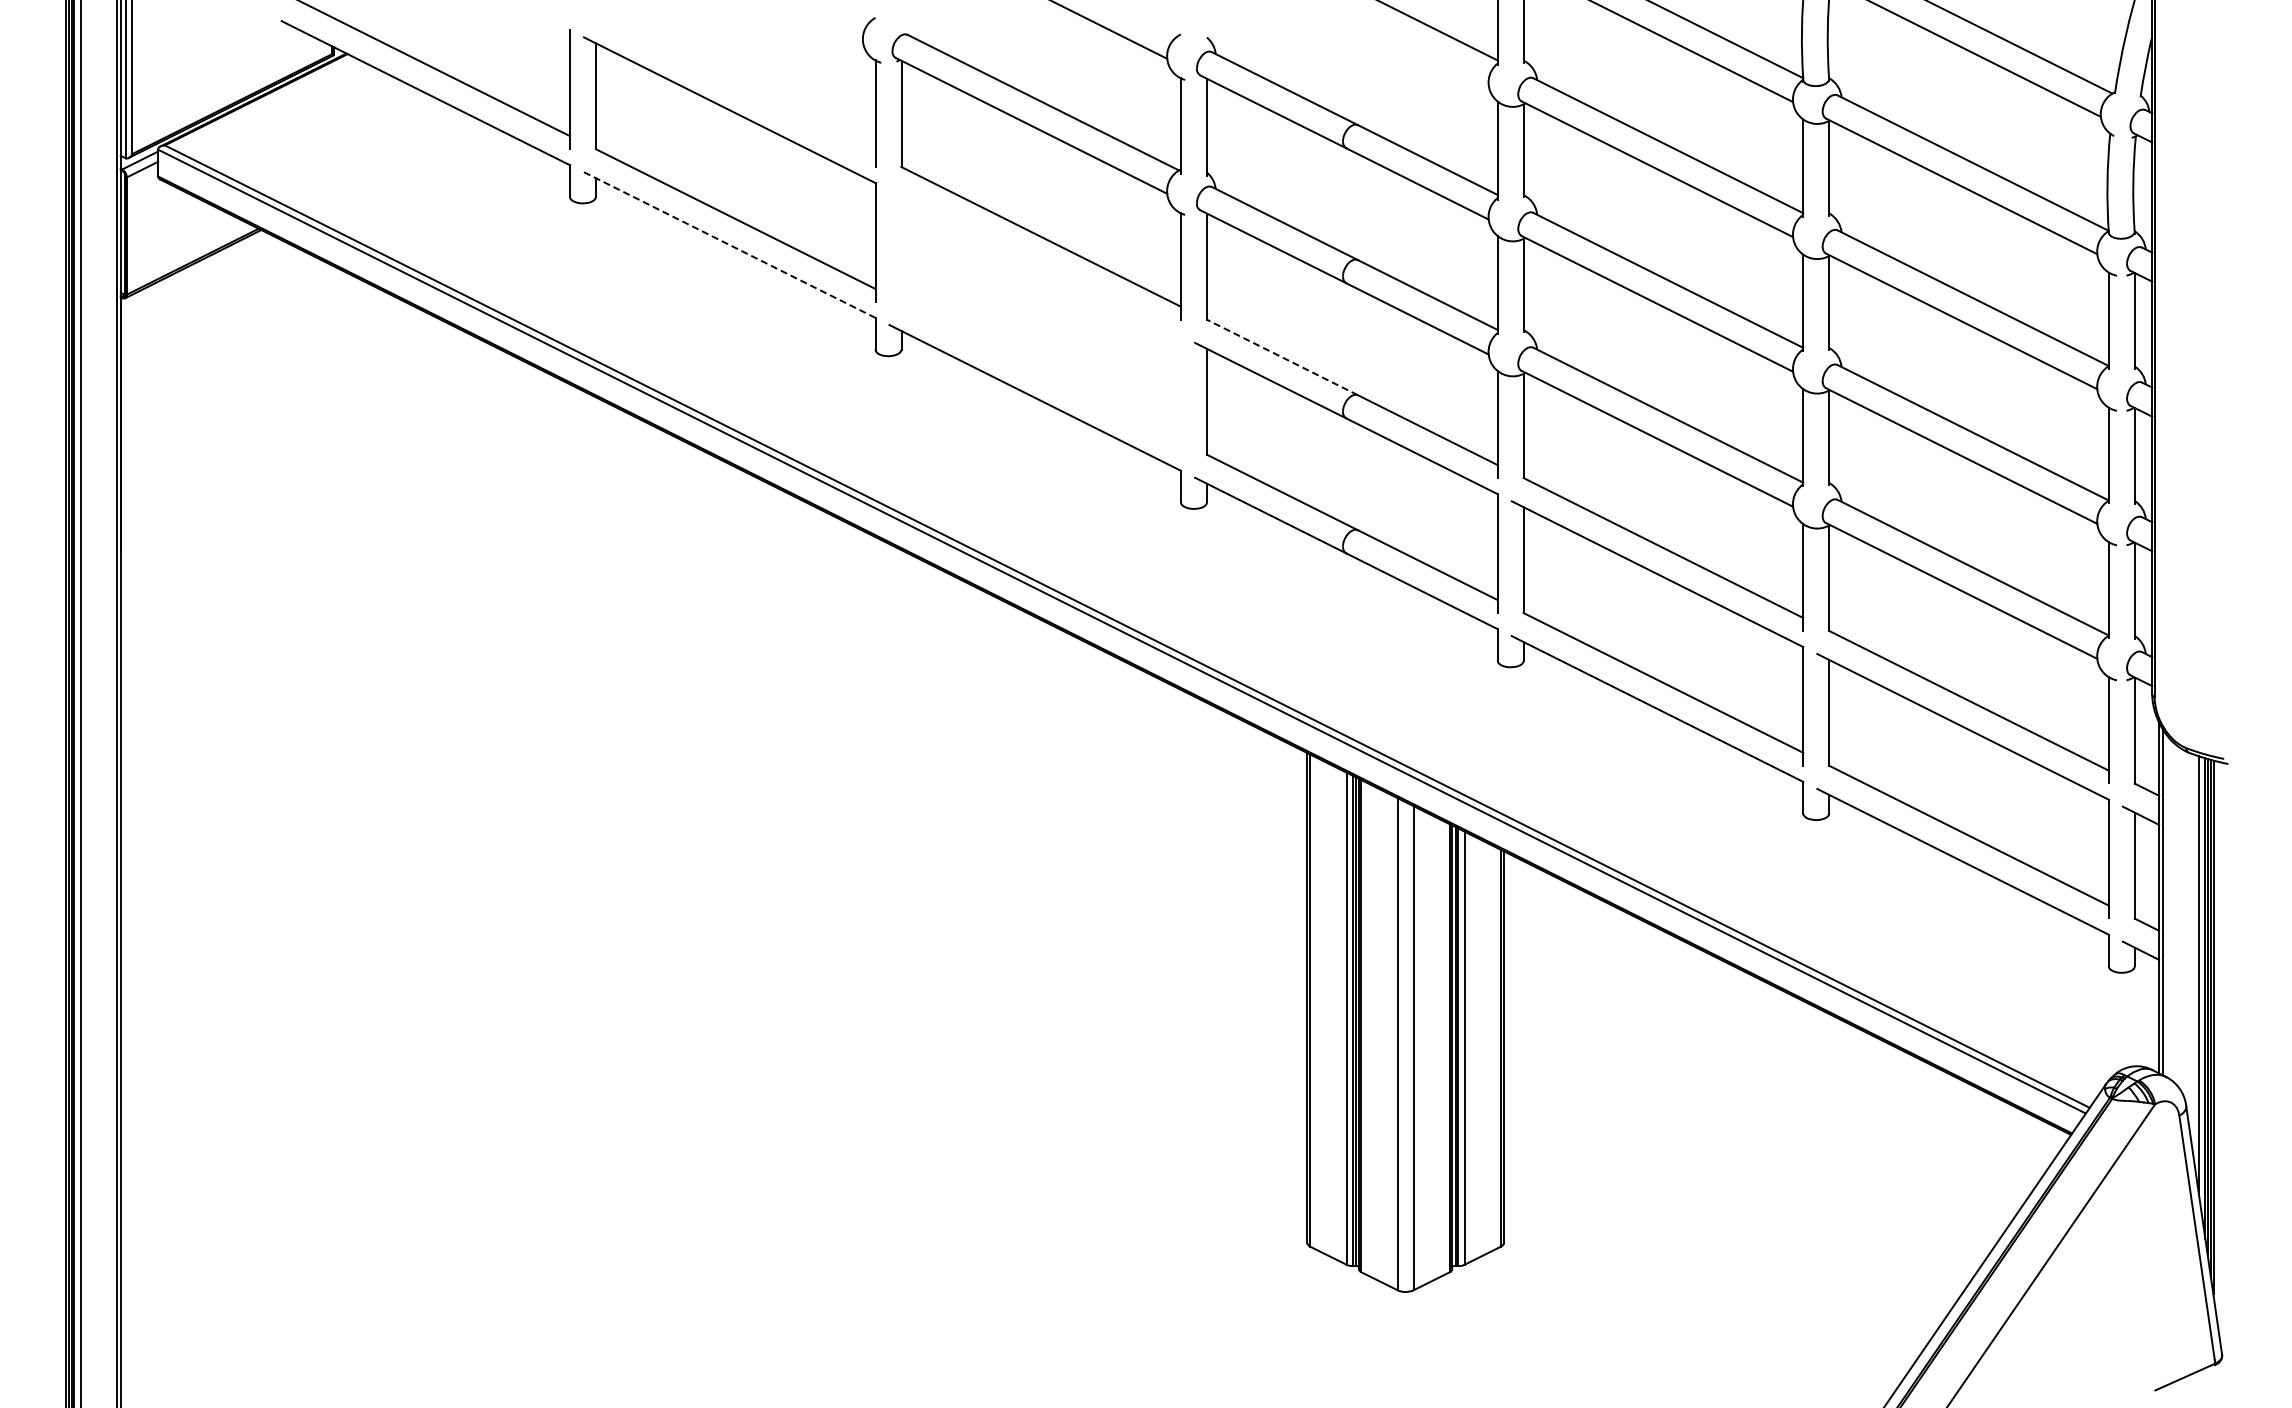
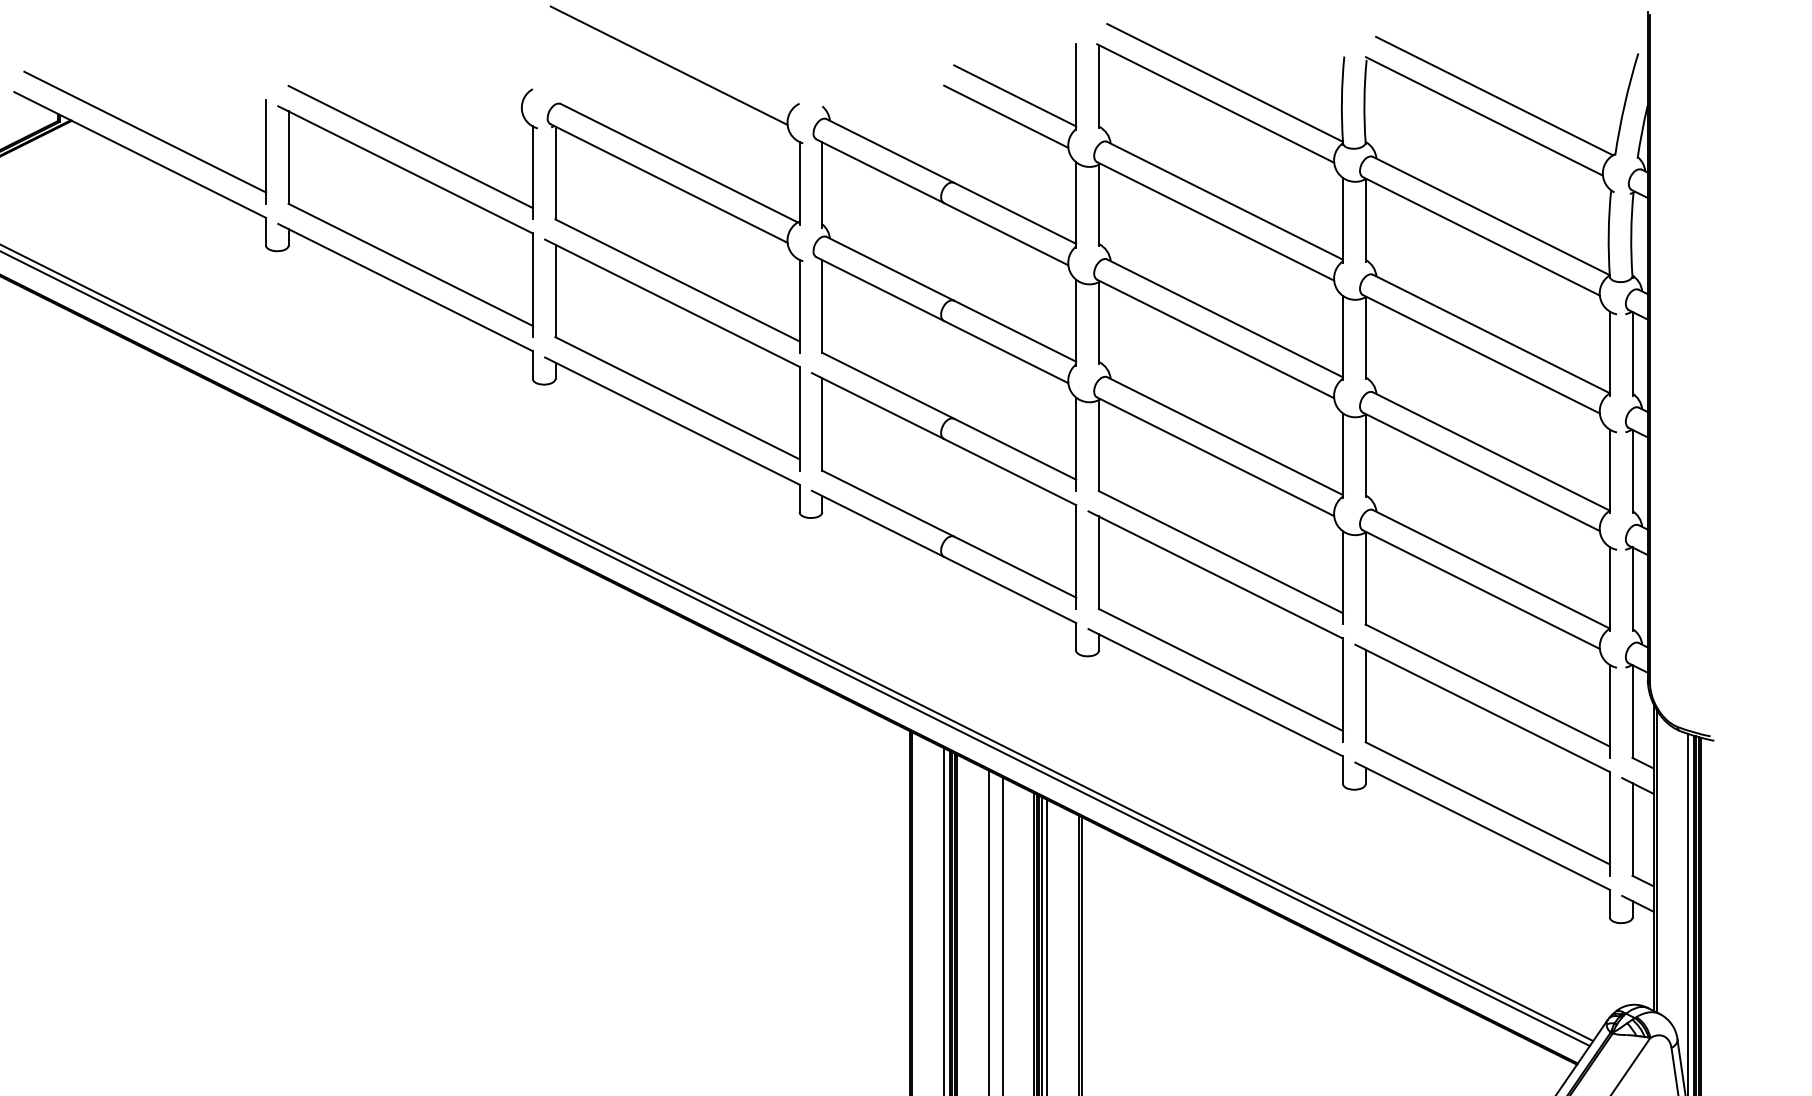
line: (1417, 49) -> (1006, 116), added
line: (735, 84) -> (410, 147), added
line: (729, 245) -> (405, 287), dashed -> solid
part: (1034, 322) -> (671, 355), added
line: (1281, 357) -> (887, 385), dashed -> solid

